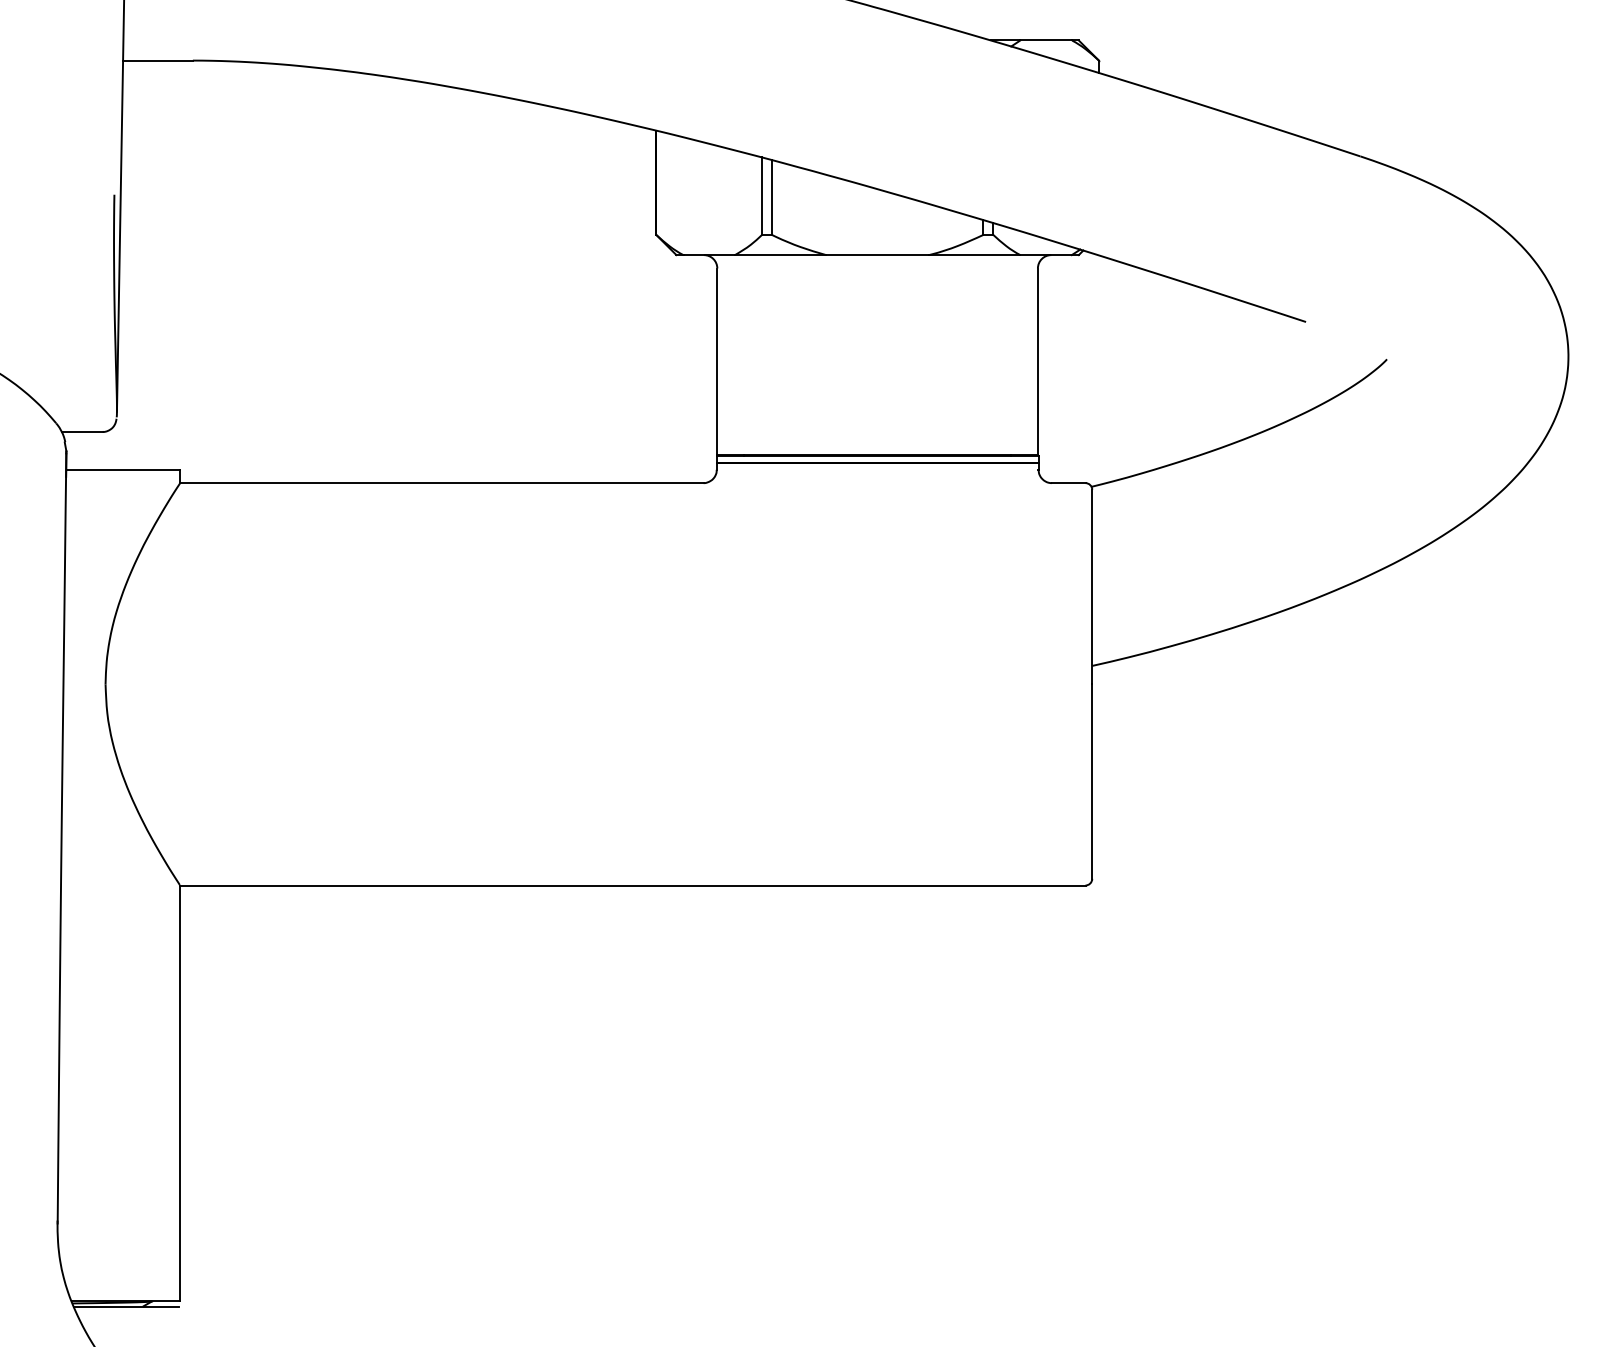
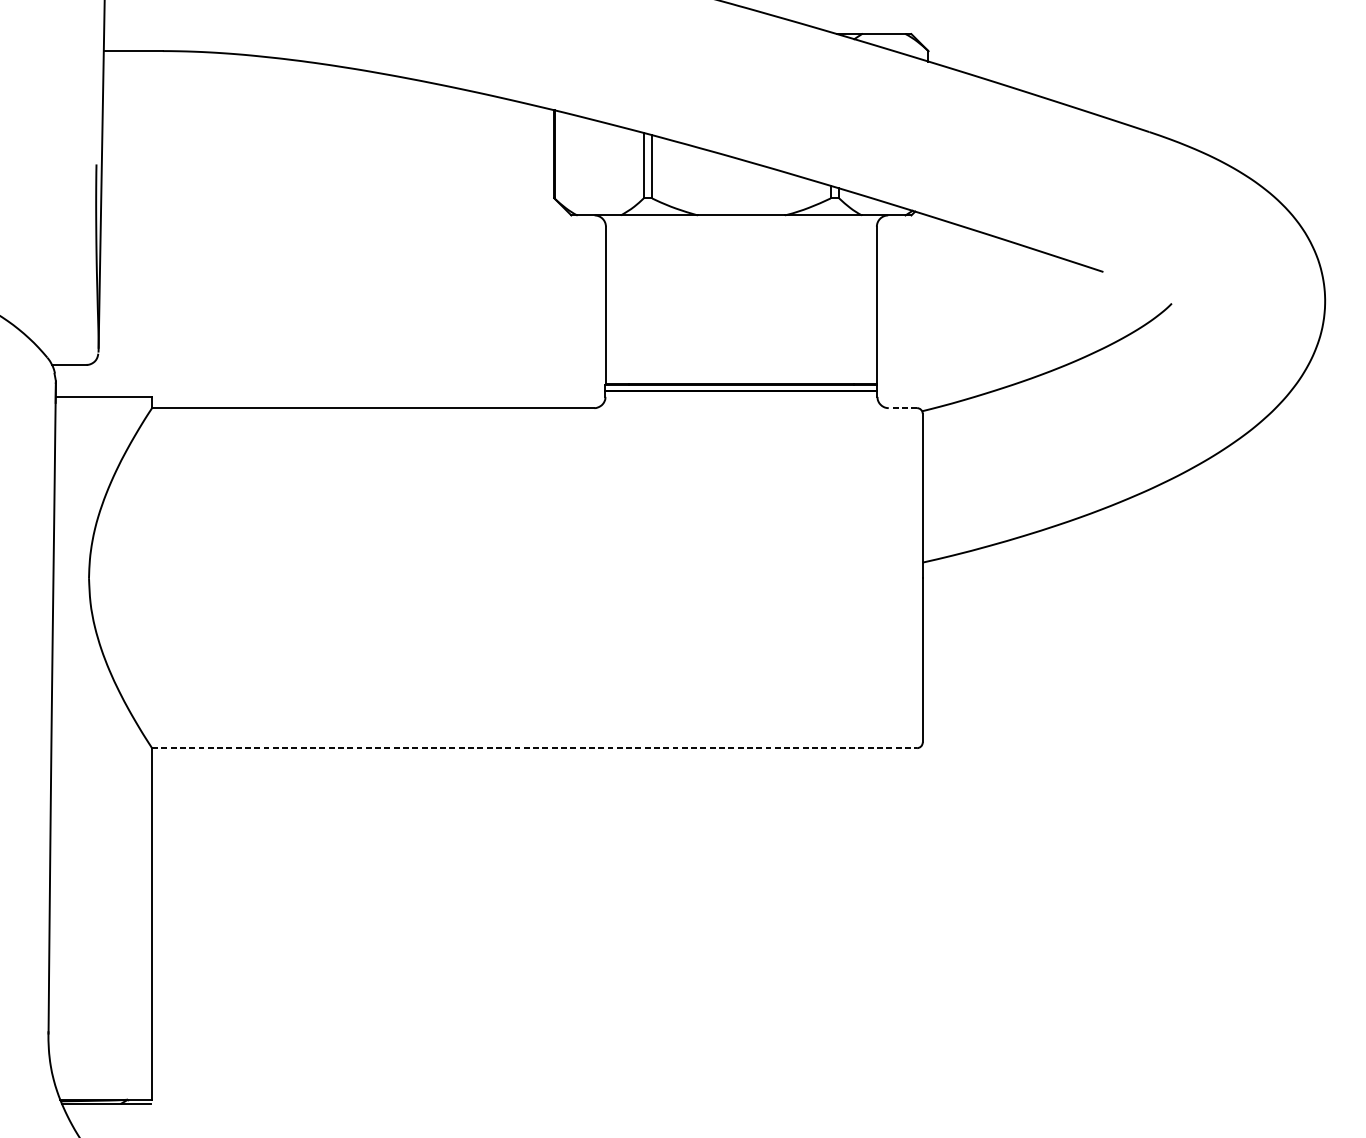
line: (1068, 483) -> (902, 408), solid -> dashed
line: (632, 885) -> (534, 748), solid -> dashed

